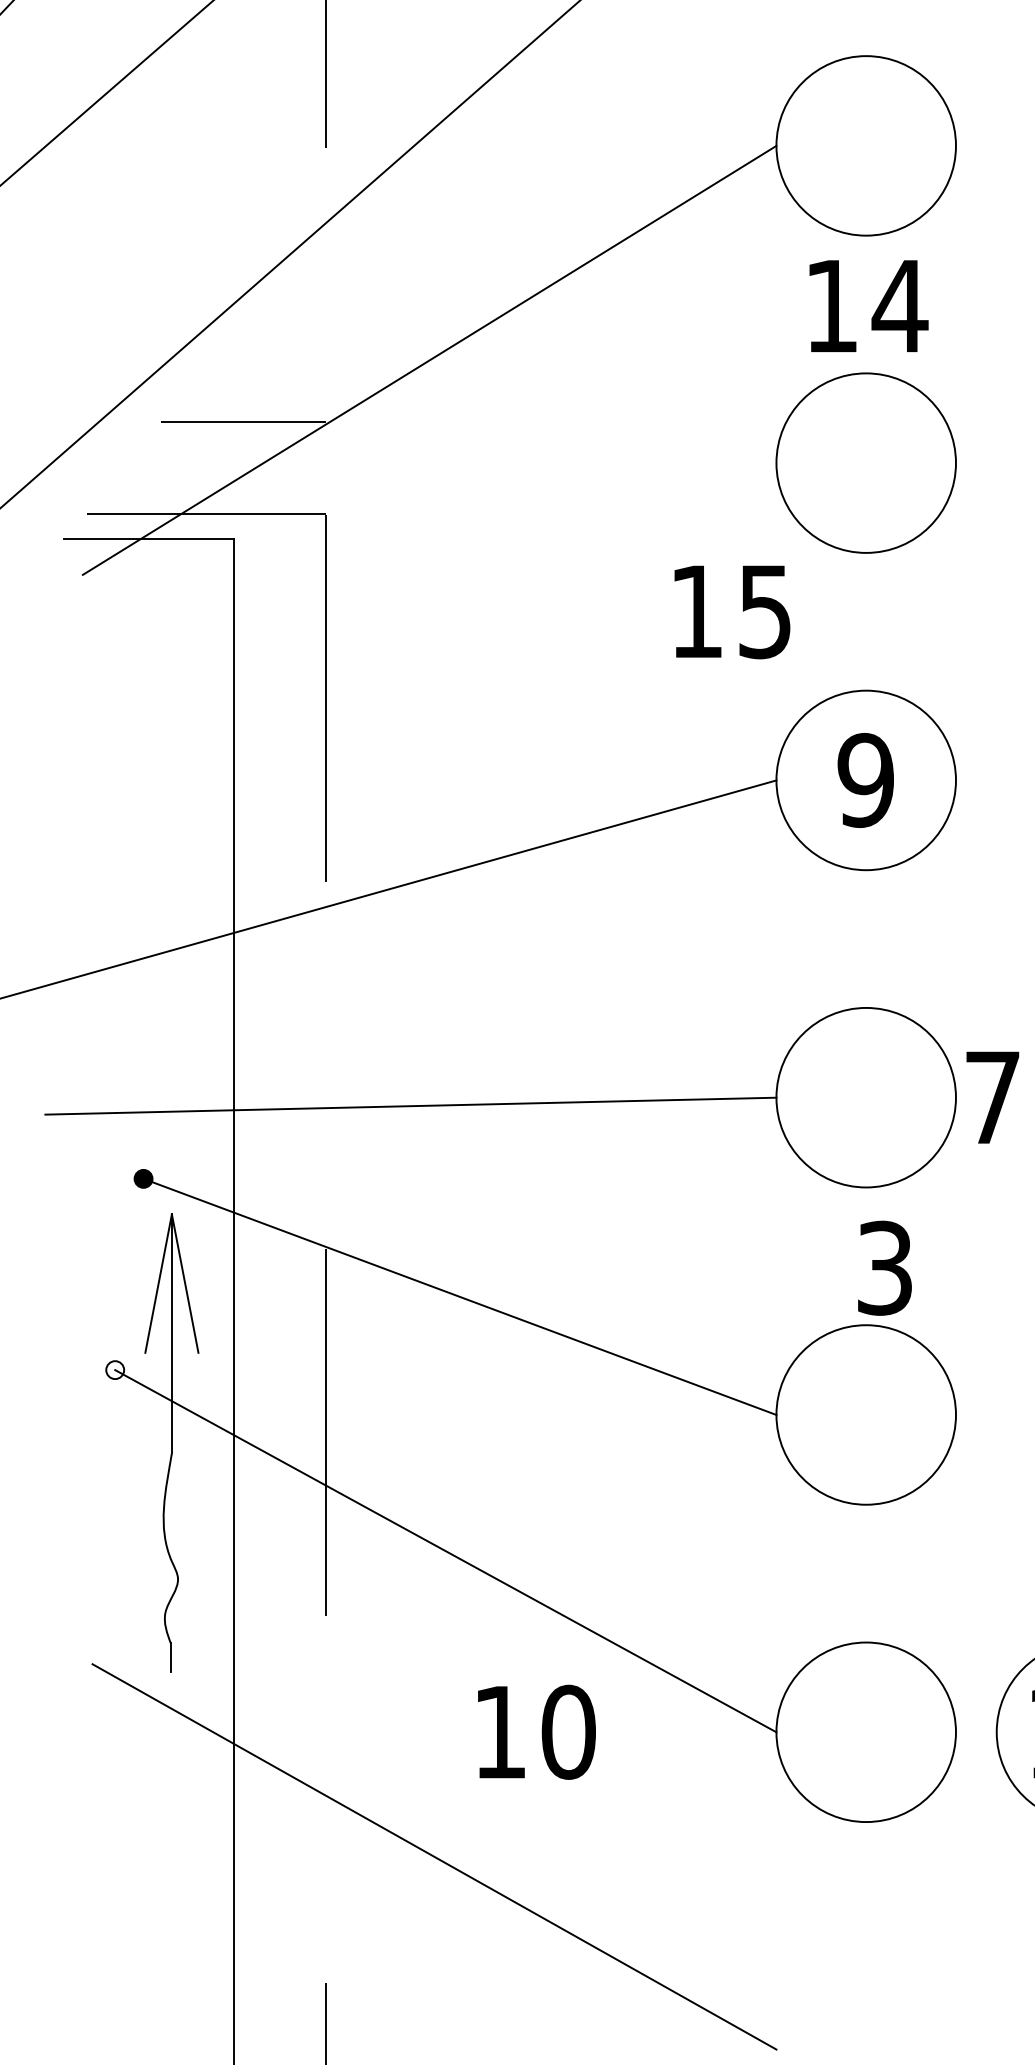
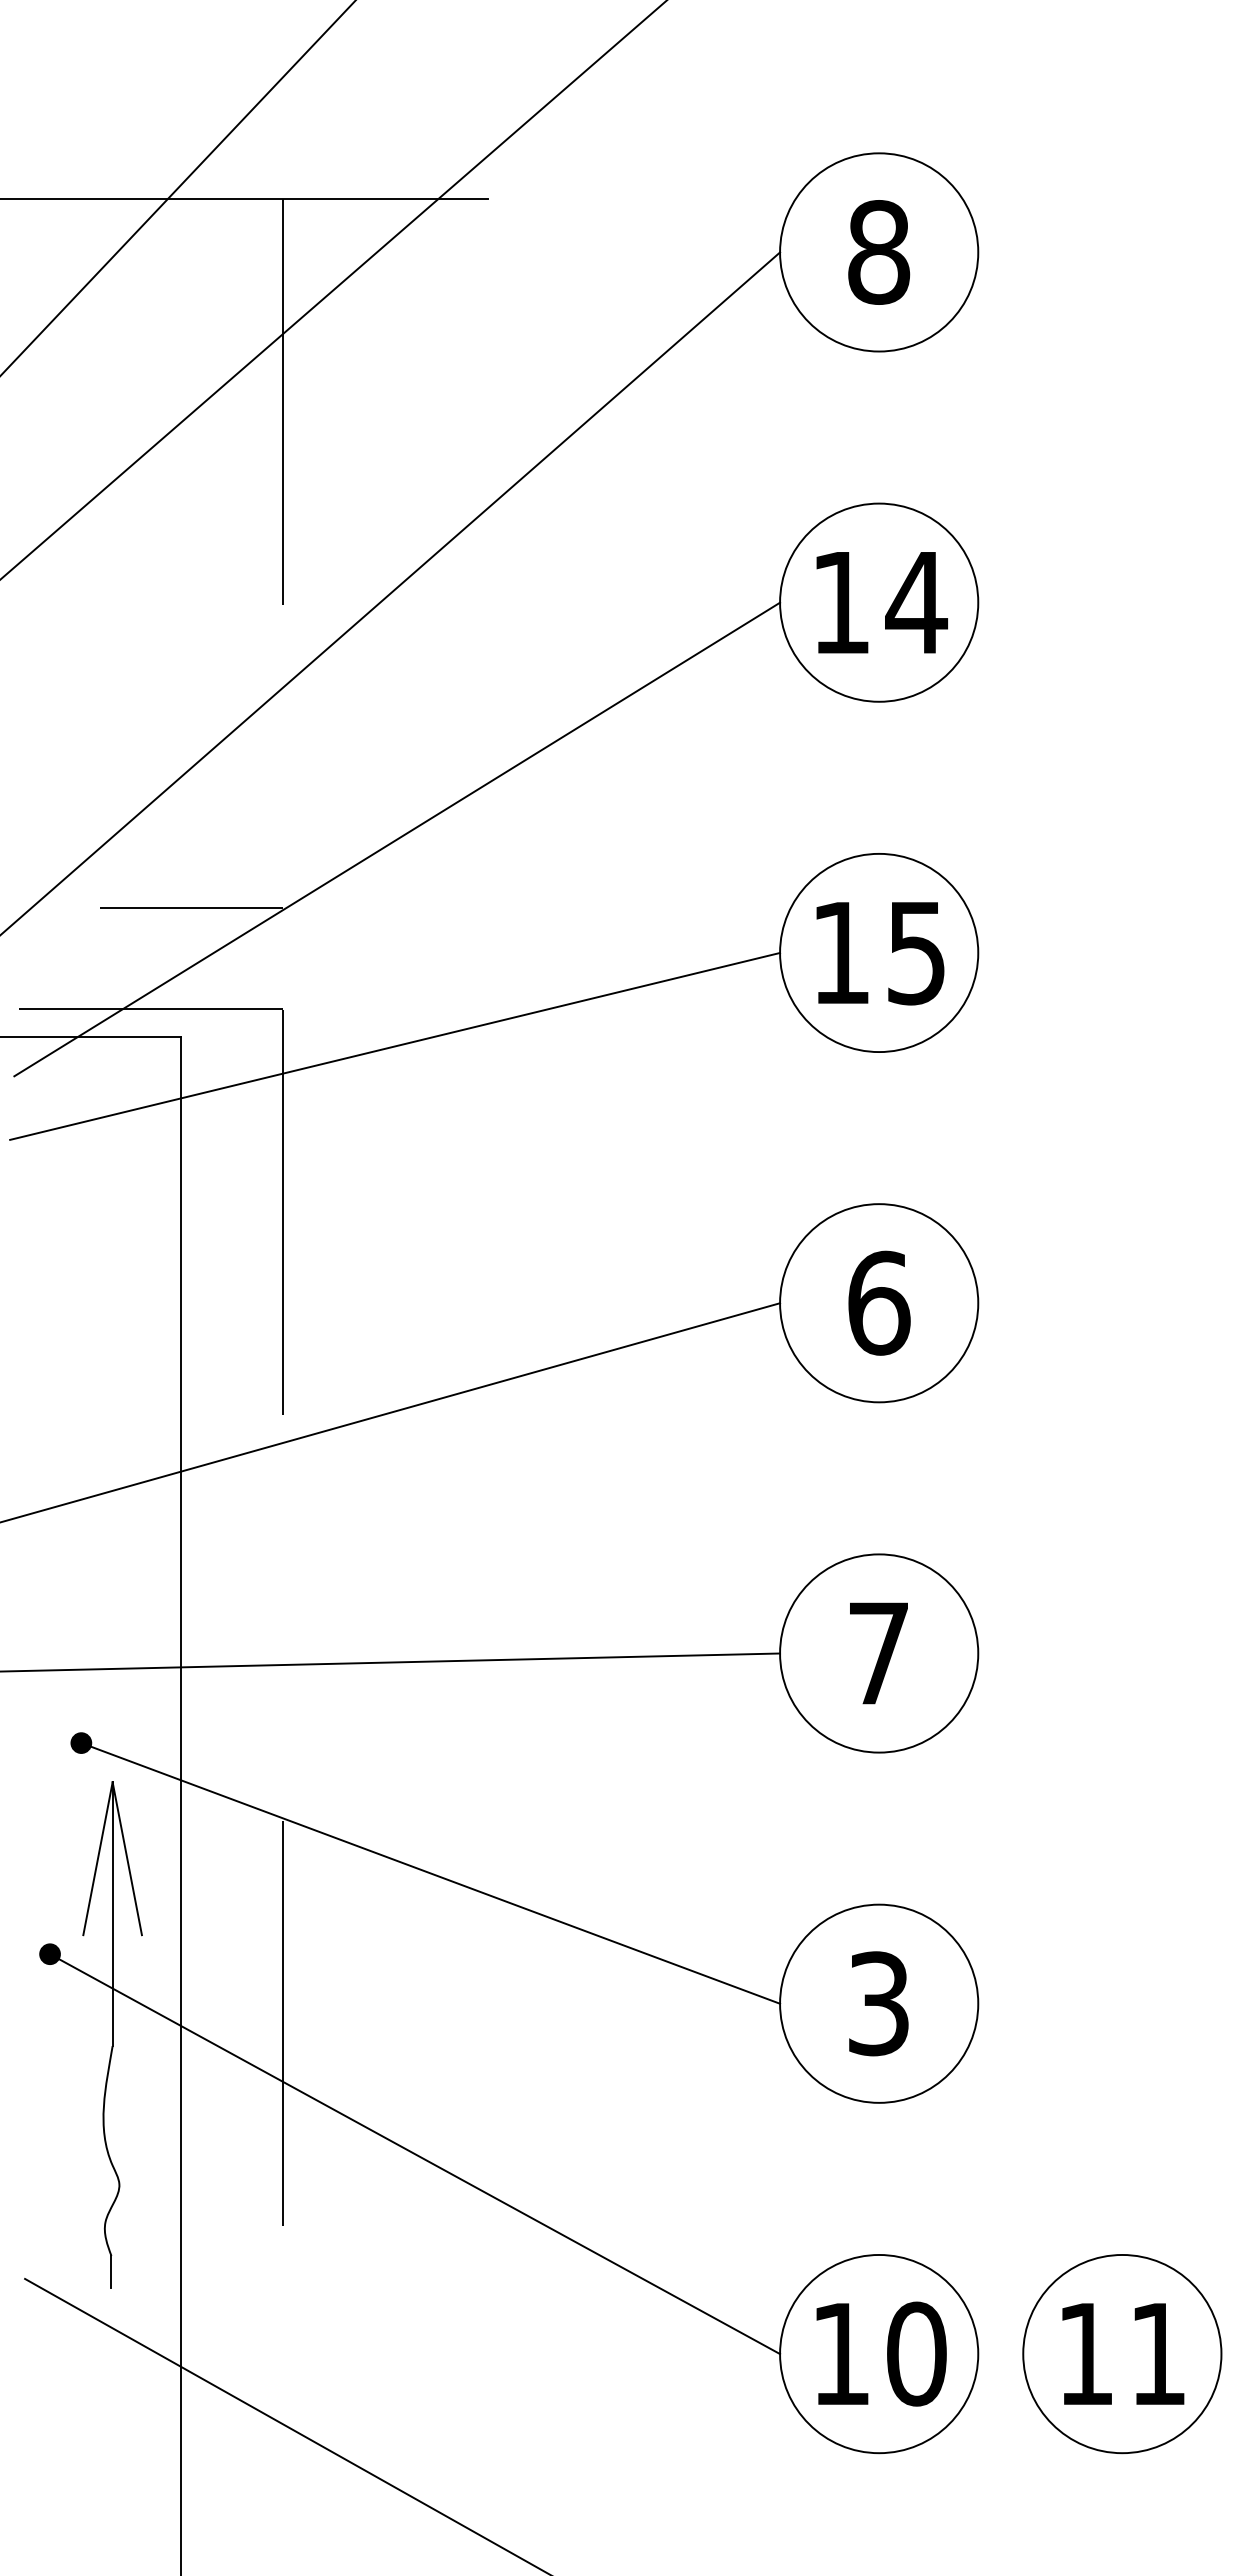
text: (868, 306) -> (881, 602), moved
line: (428, 546) -> (395, 1045), added
text: (732, 612) -> (880, 953), moved
text: (865, 779) -> (878, 1302), 9 -> 6
text: (992, 1097) -> (878, 1653), moved
text: (884, 1267) -> (878, 2003), moved
fill: (114, 1370) -> (49, 1954), added
text: (536, 1731) -> (881, 2353), moved

